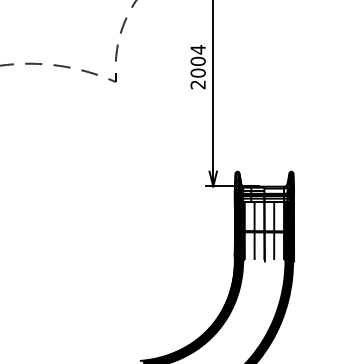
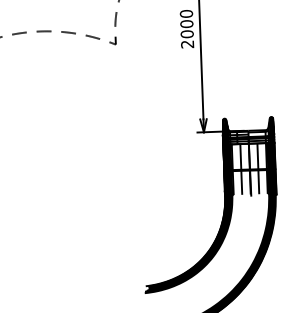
text: (197, 49) -> (185, 13), 2004 -> 2000

